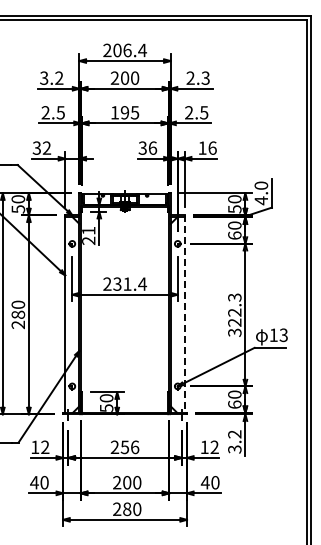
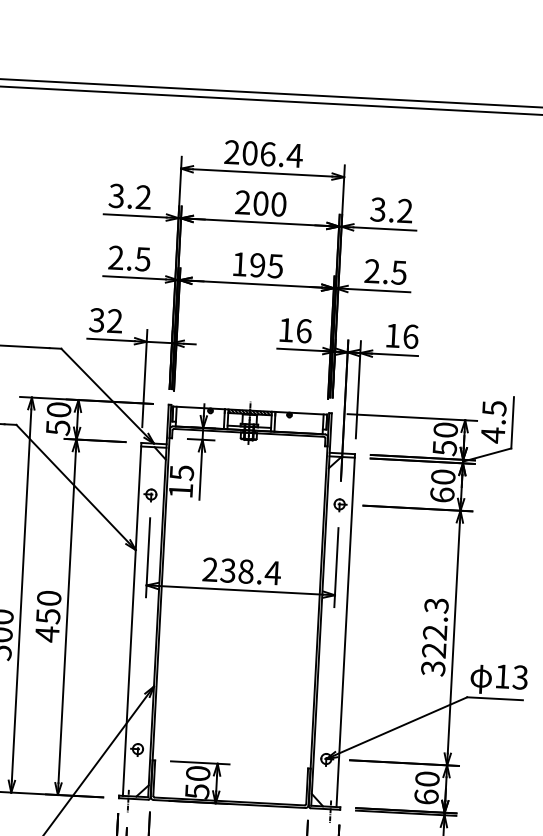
text: (197, 78) -> (390, 210), 2.3 -> 3.2
text: (142, 147) -> (285, 328), 36 -> 16
text: (261, 185) -> (494, 407), 4.0 -> 4.5
text: (88, 235) -> (181, 481), 21 -> 15
text: (127, 283) -> (246, 570), 231.4 -> 238.4
line: (184, 314) -> (345, 631), dashed -> solid
text: (17, 319) -> (46, 624), 280 -> 450

